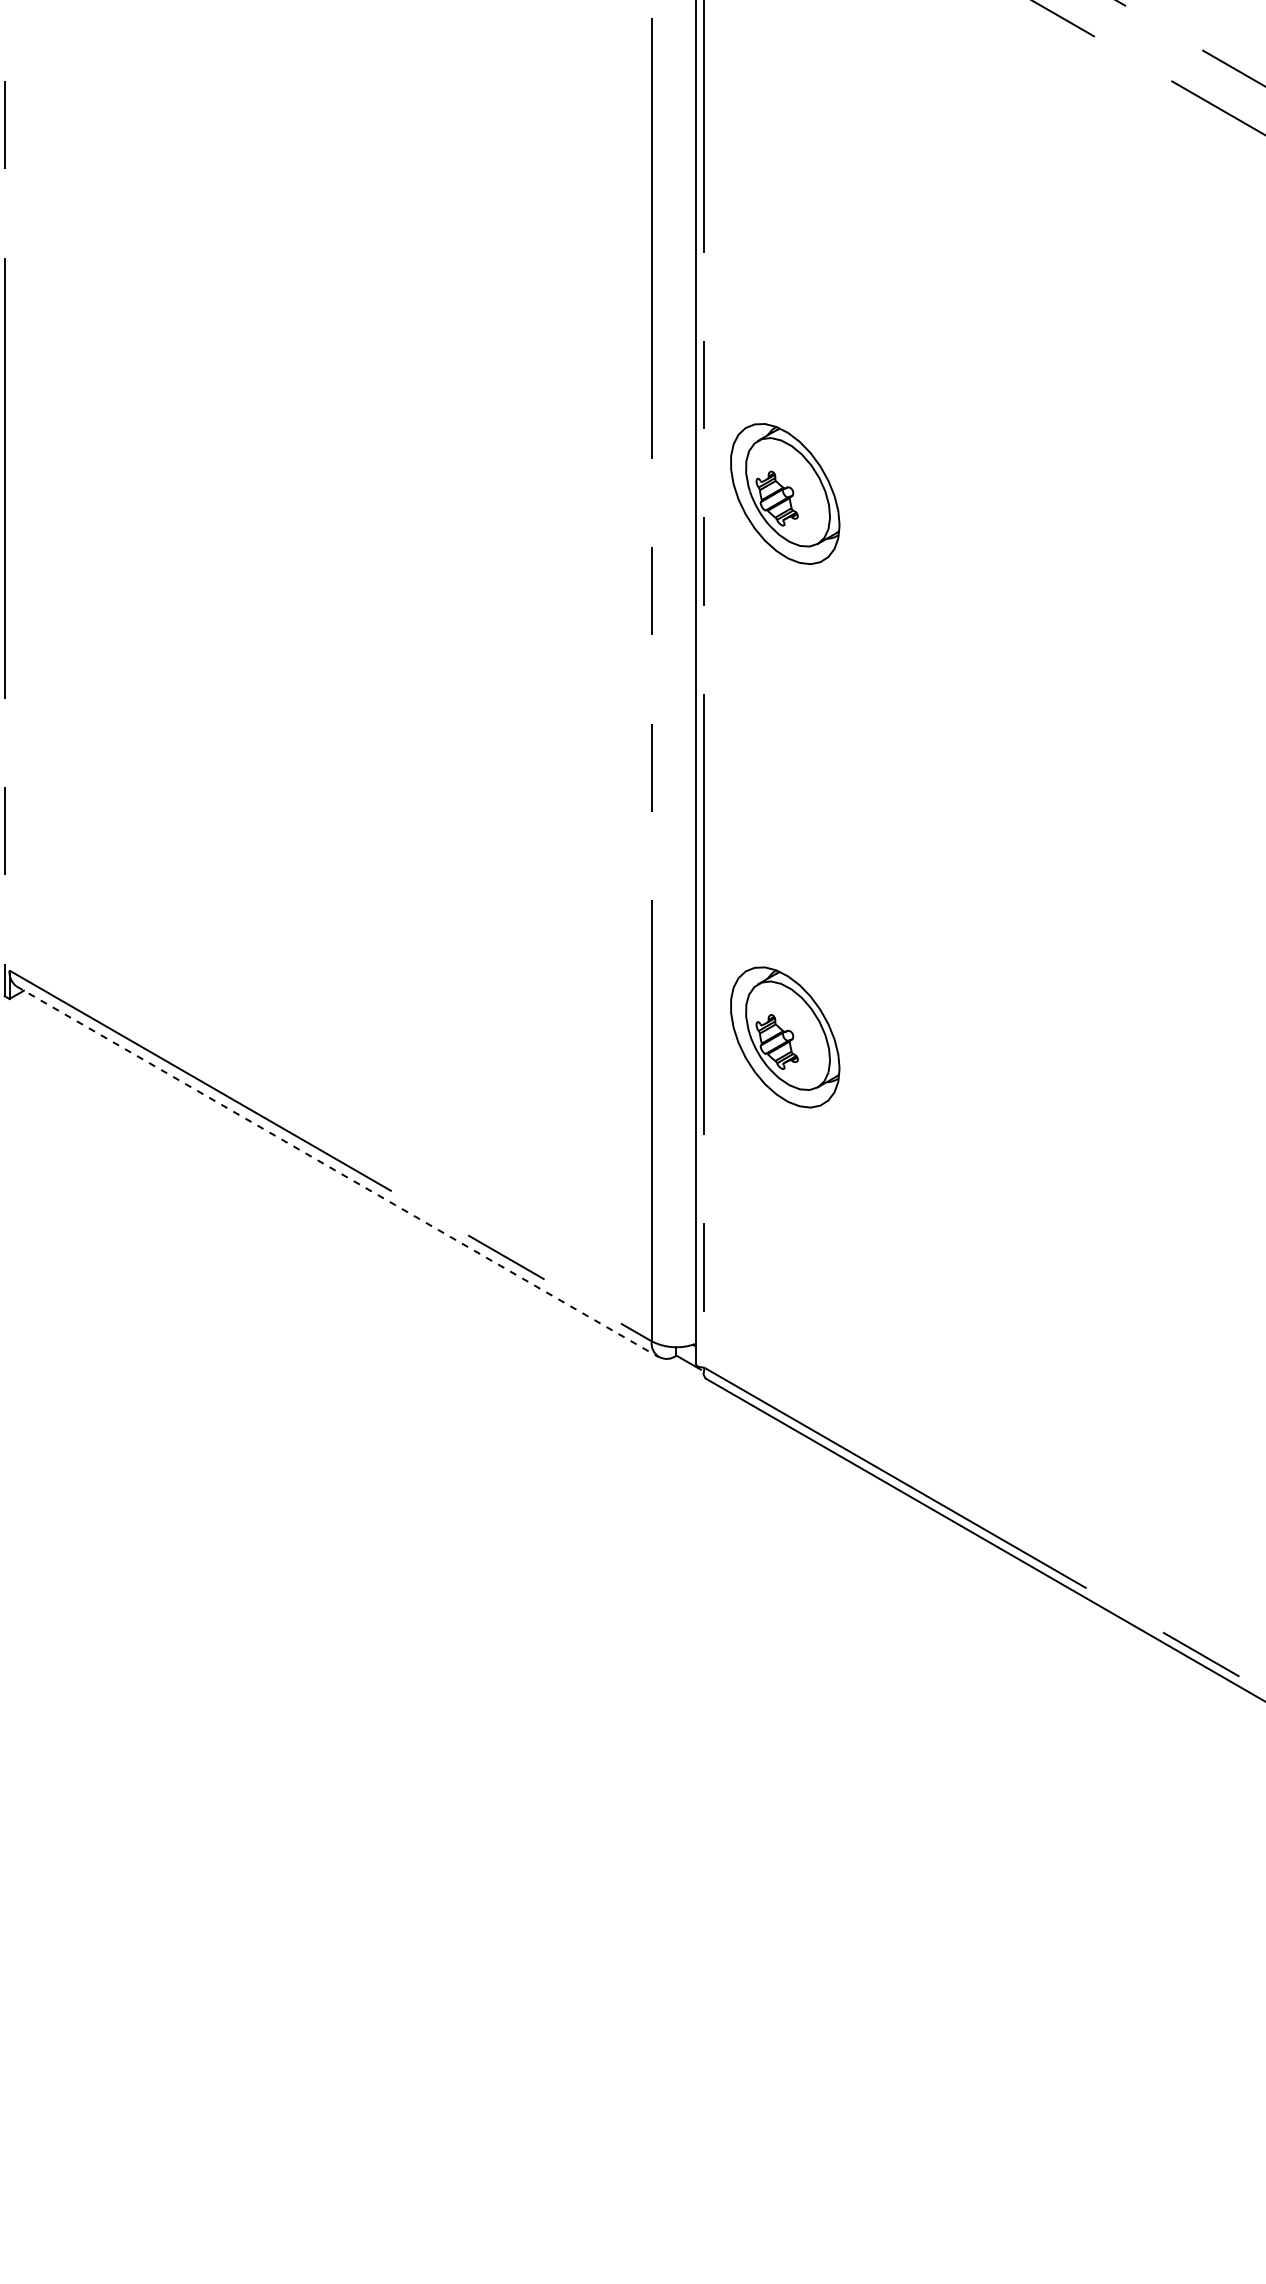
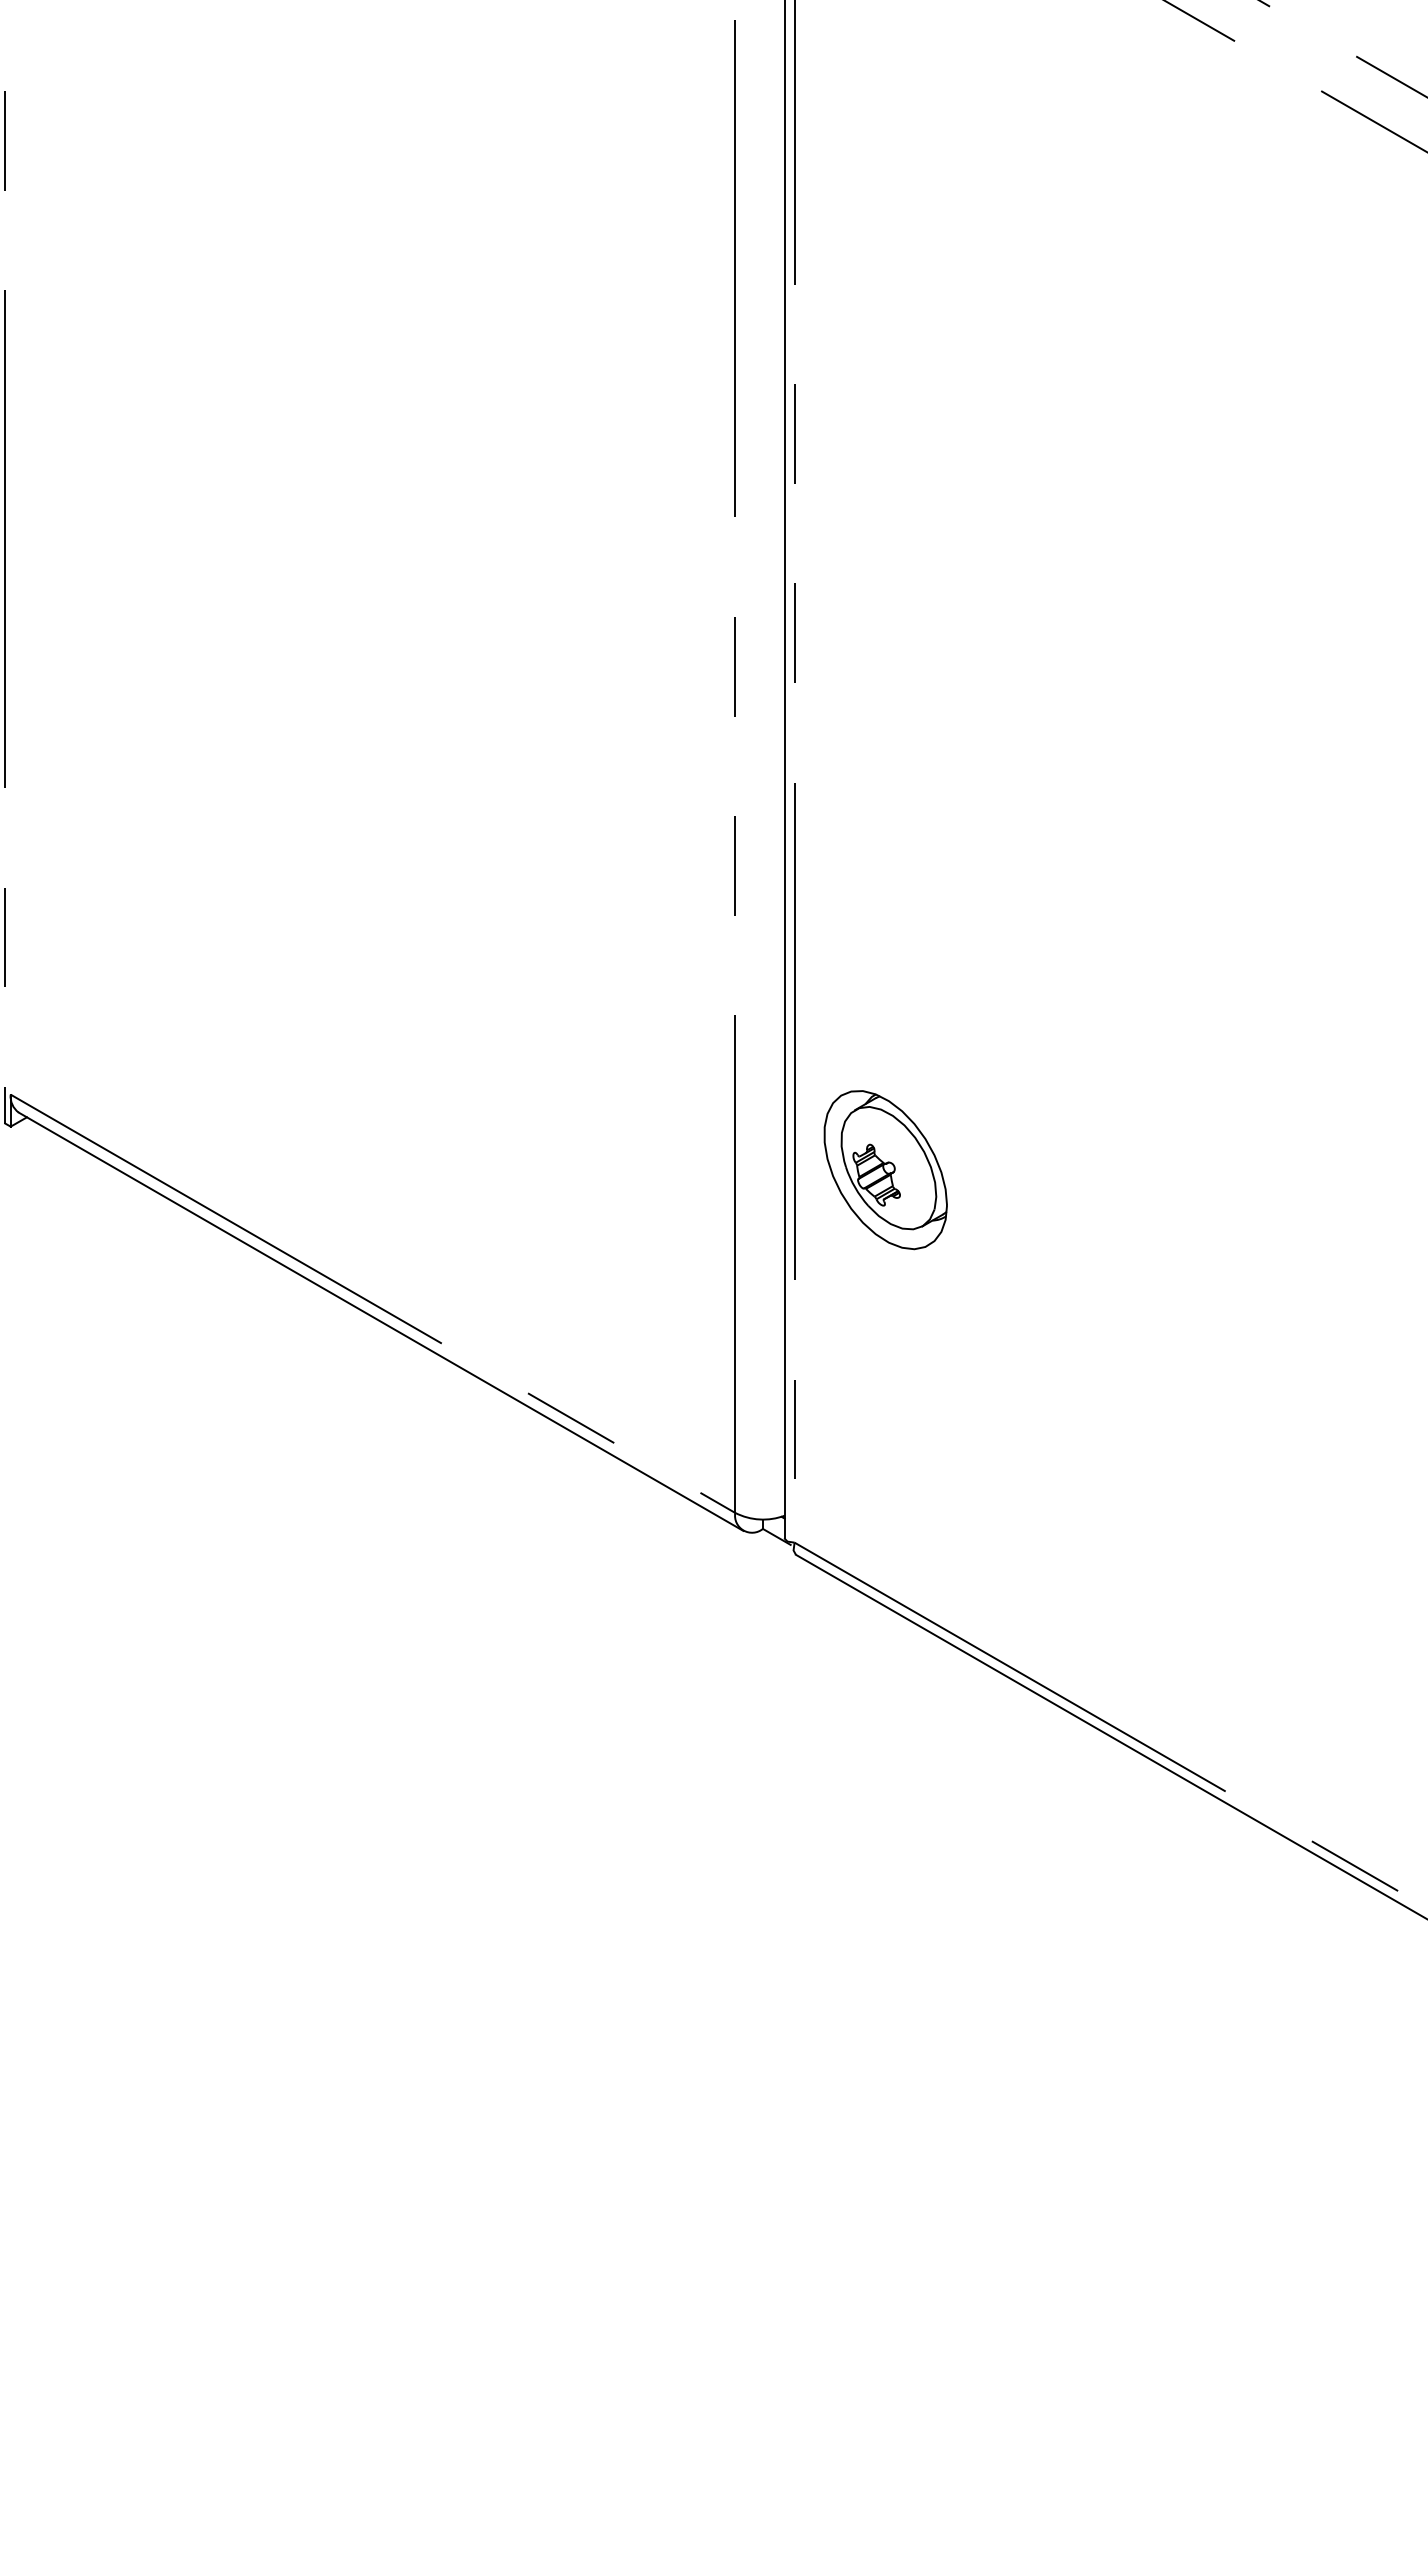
part: (785, 494) -> (885, 557), removed
line: (338, 1172) -> (381, 1322), dashed -> solid

